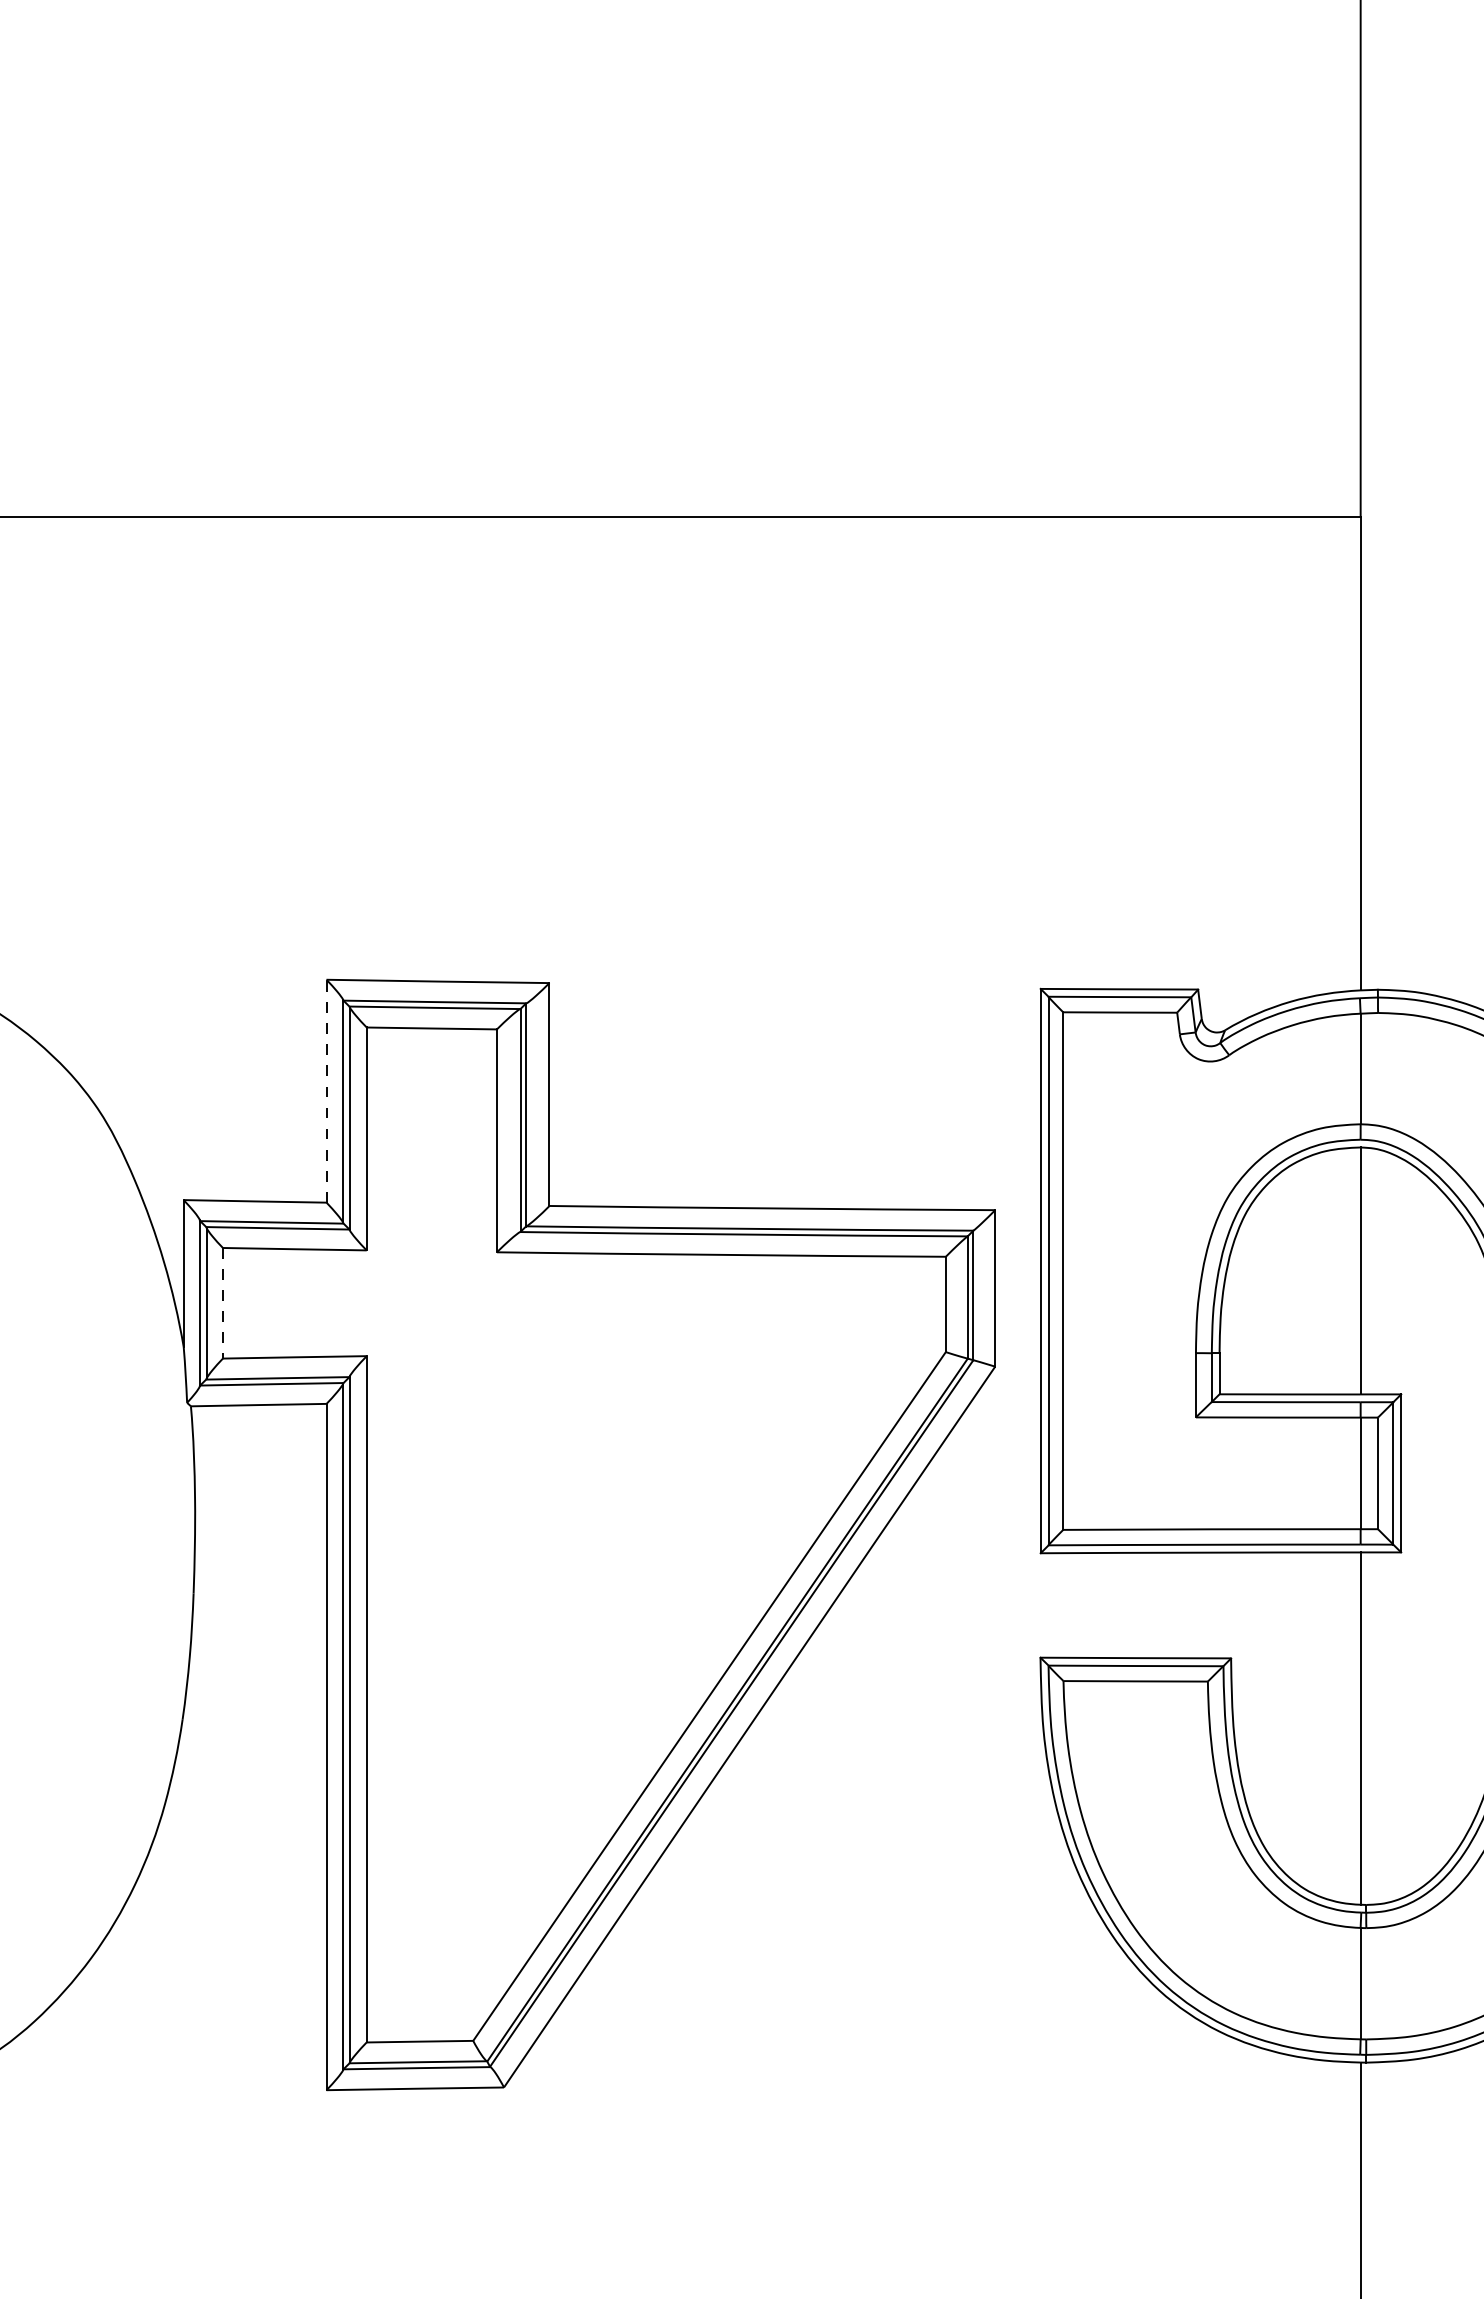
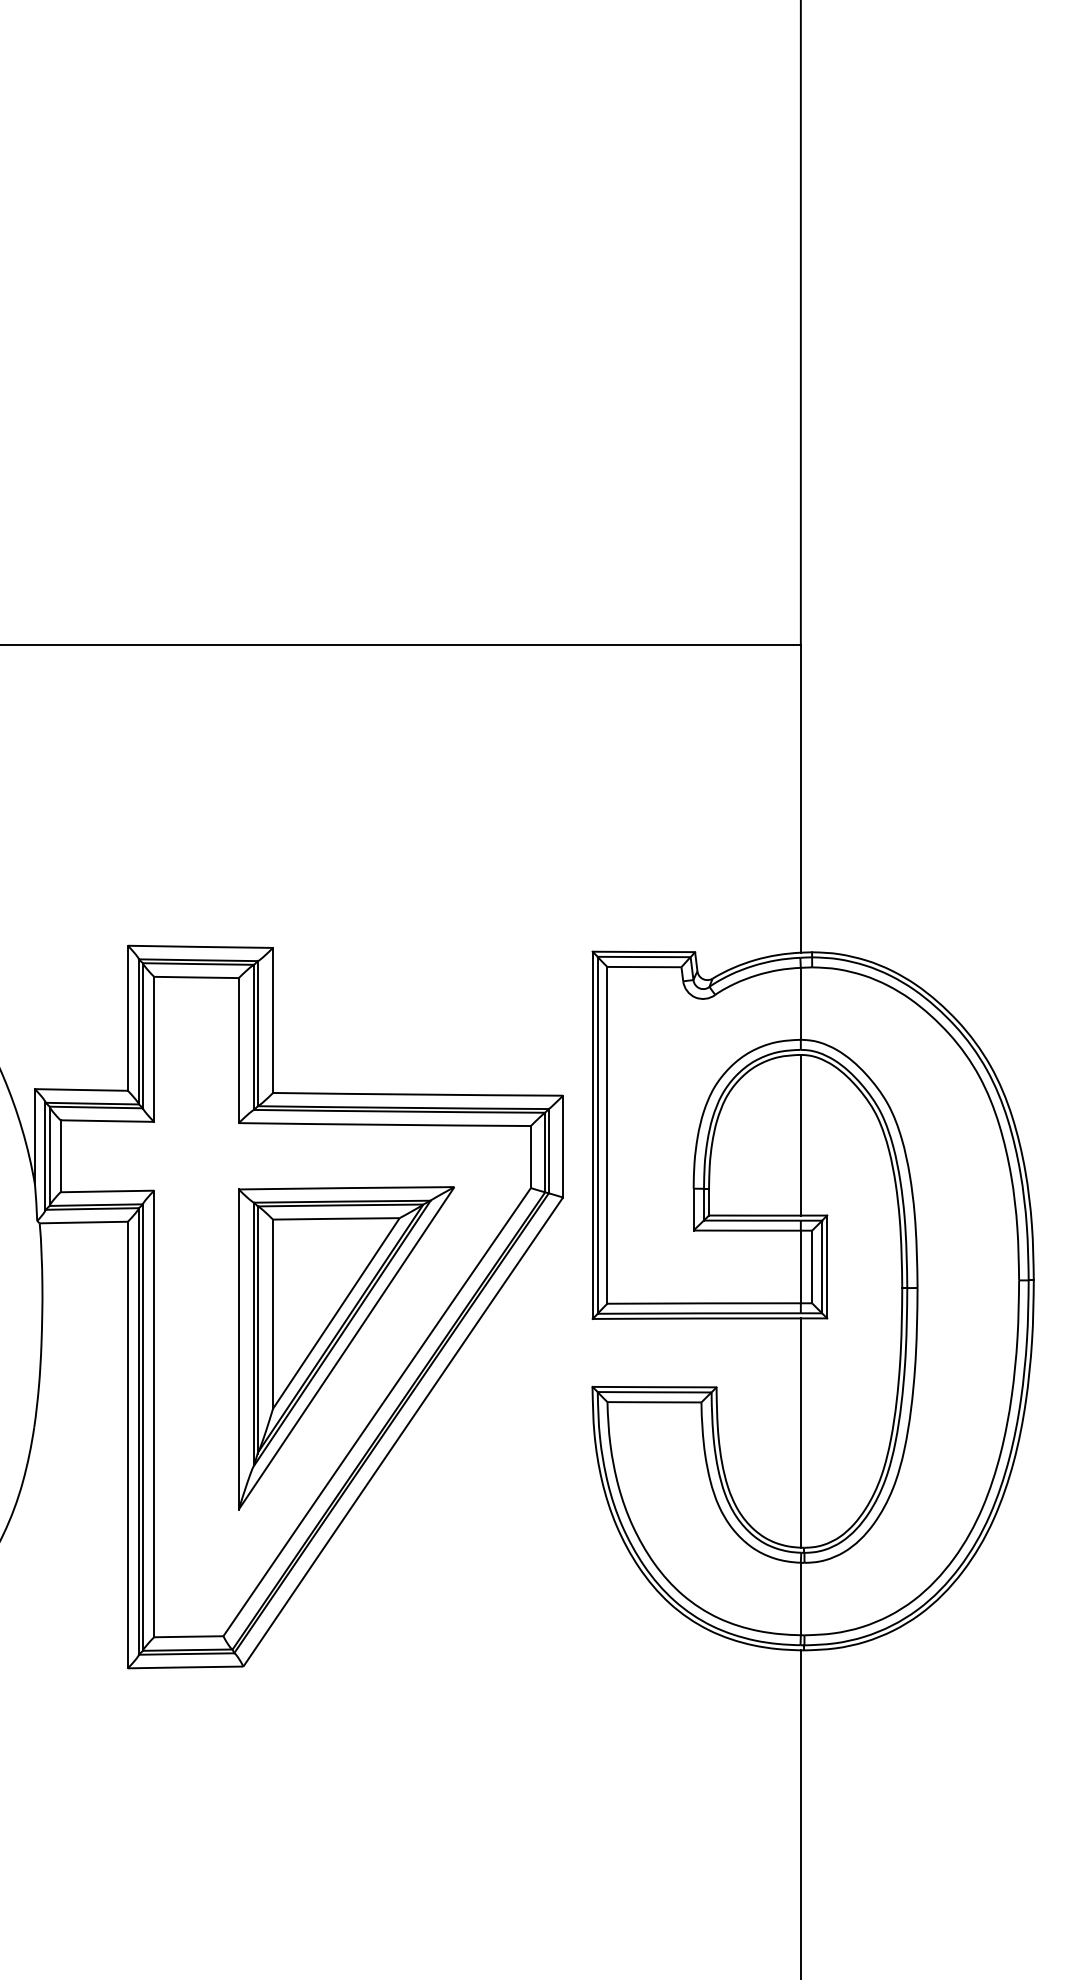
line: (325, 1091) -> (127, 1018), dashed -> solid
line: (222, 1303) -> (60, 1156), dashed -> solid
part: (662, 1598) -> (346, 1348), added

